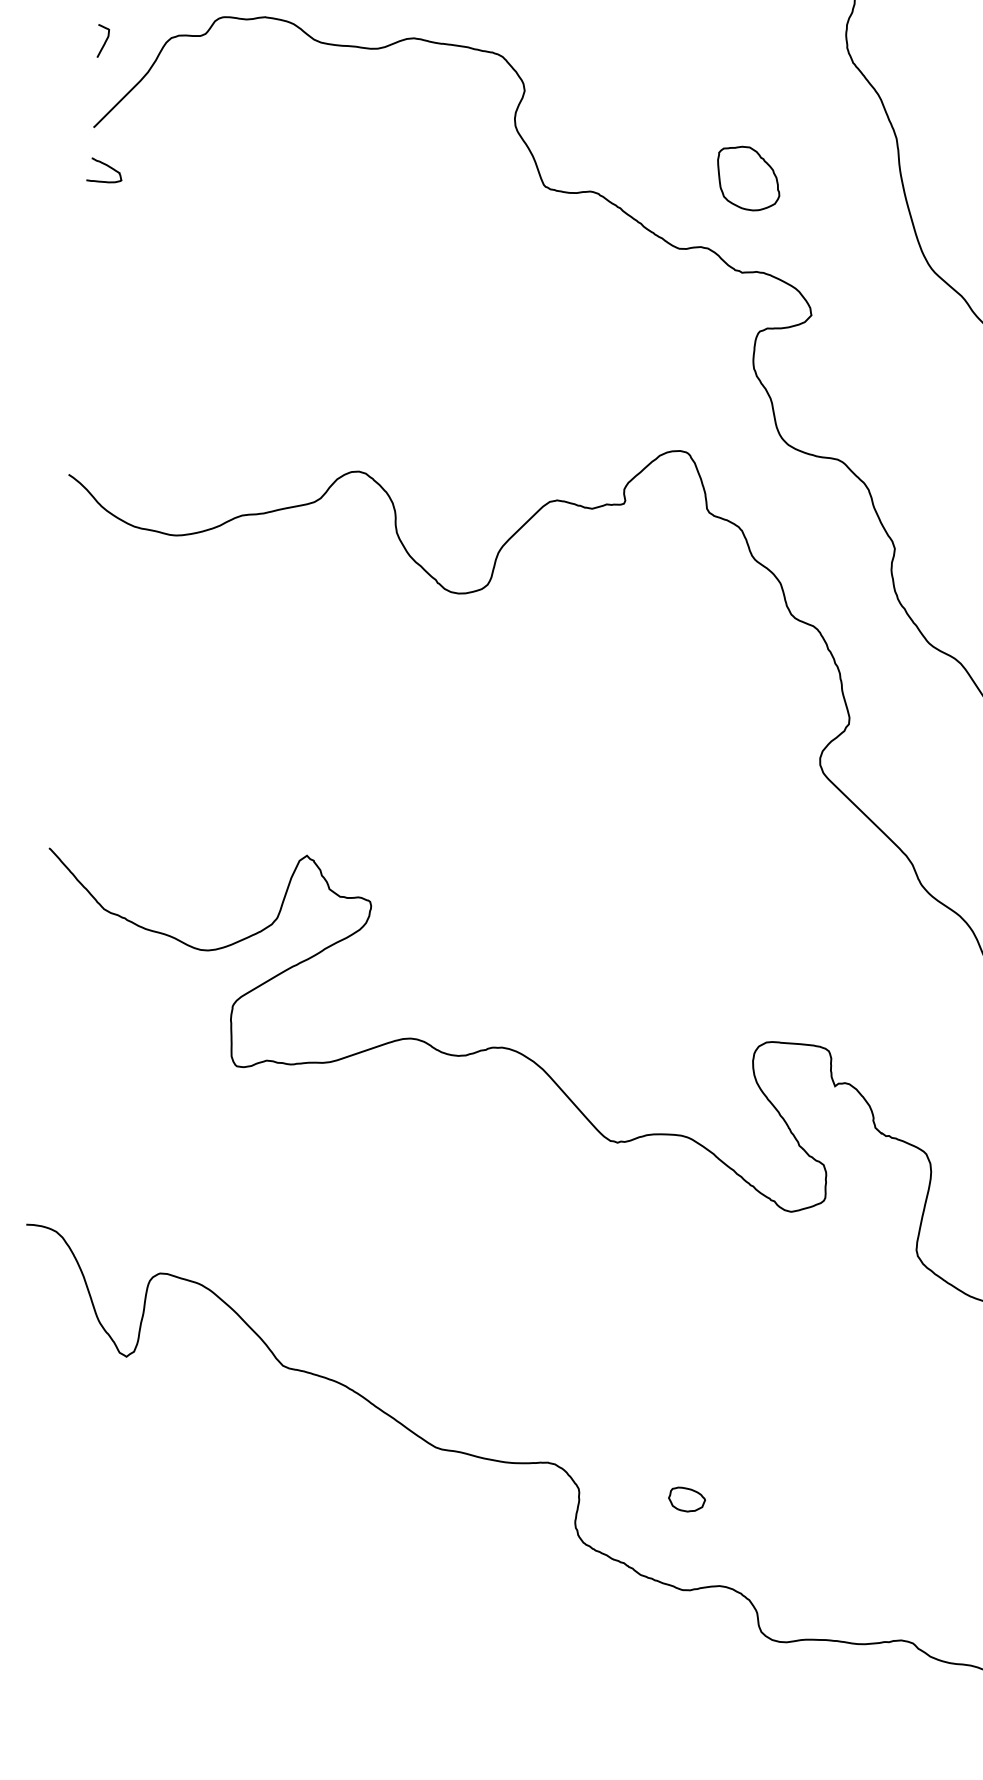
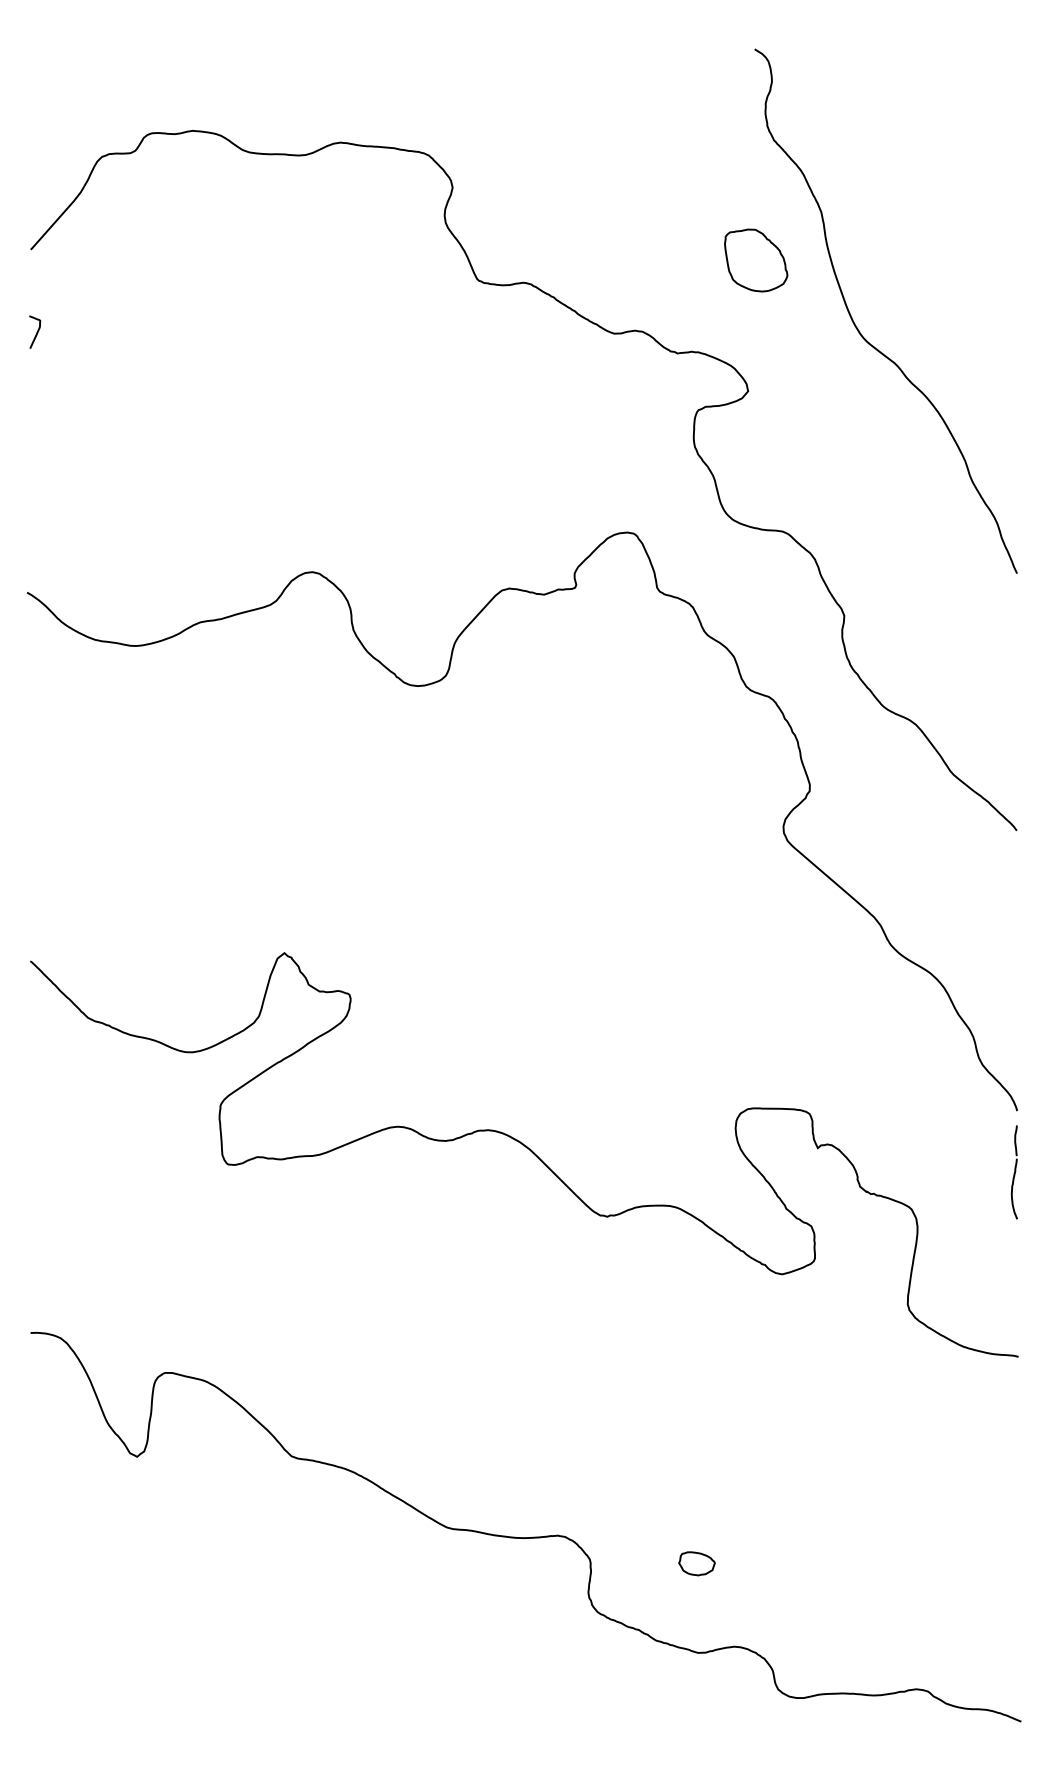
curve: (104, 41) -> (36, 332), moved
curve: (107, 166) -> (46, 287), removed
part: (748, 178) -> (756, 260), moved

